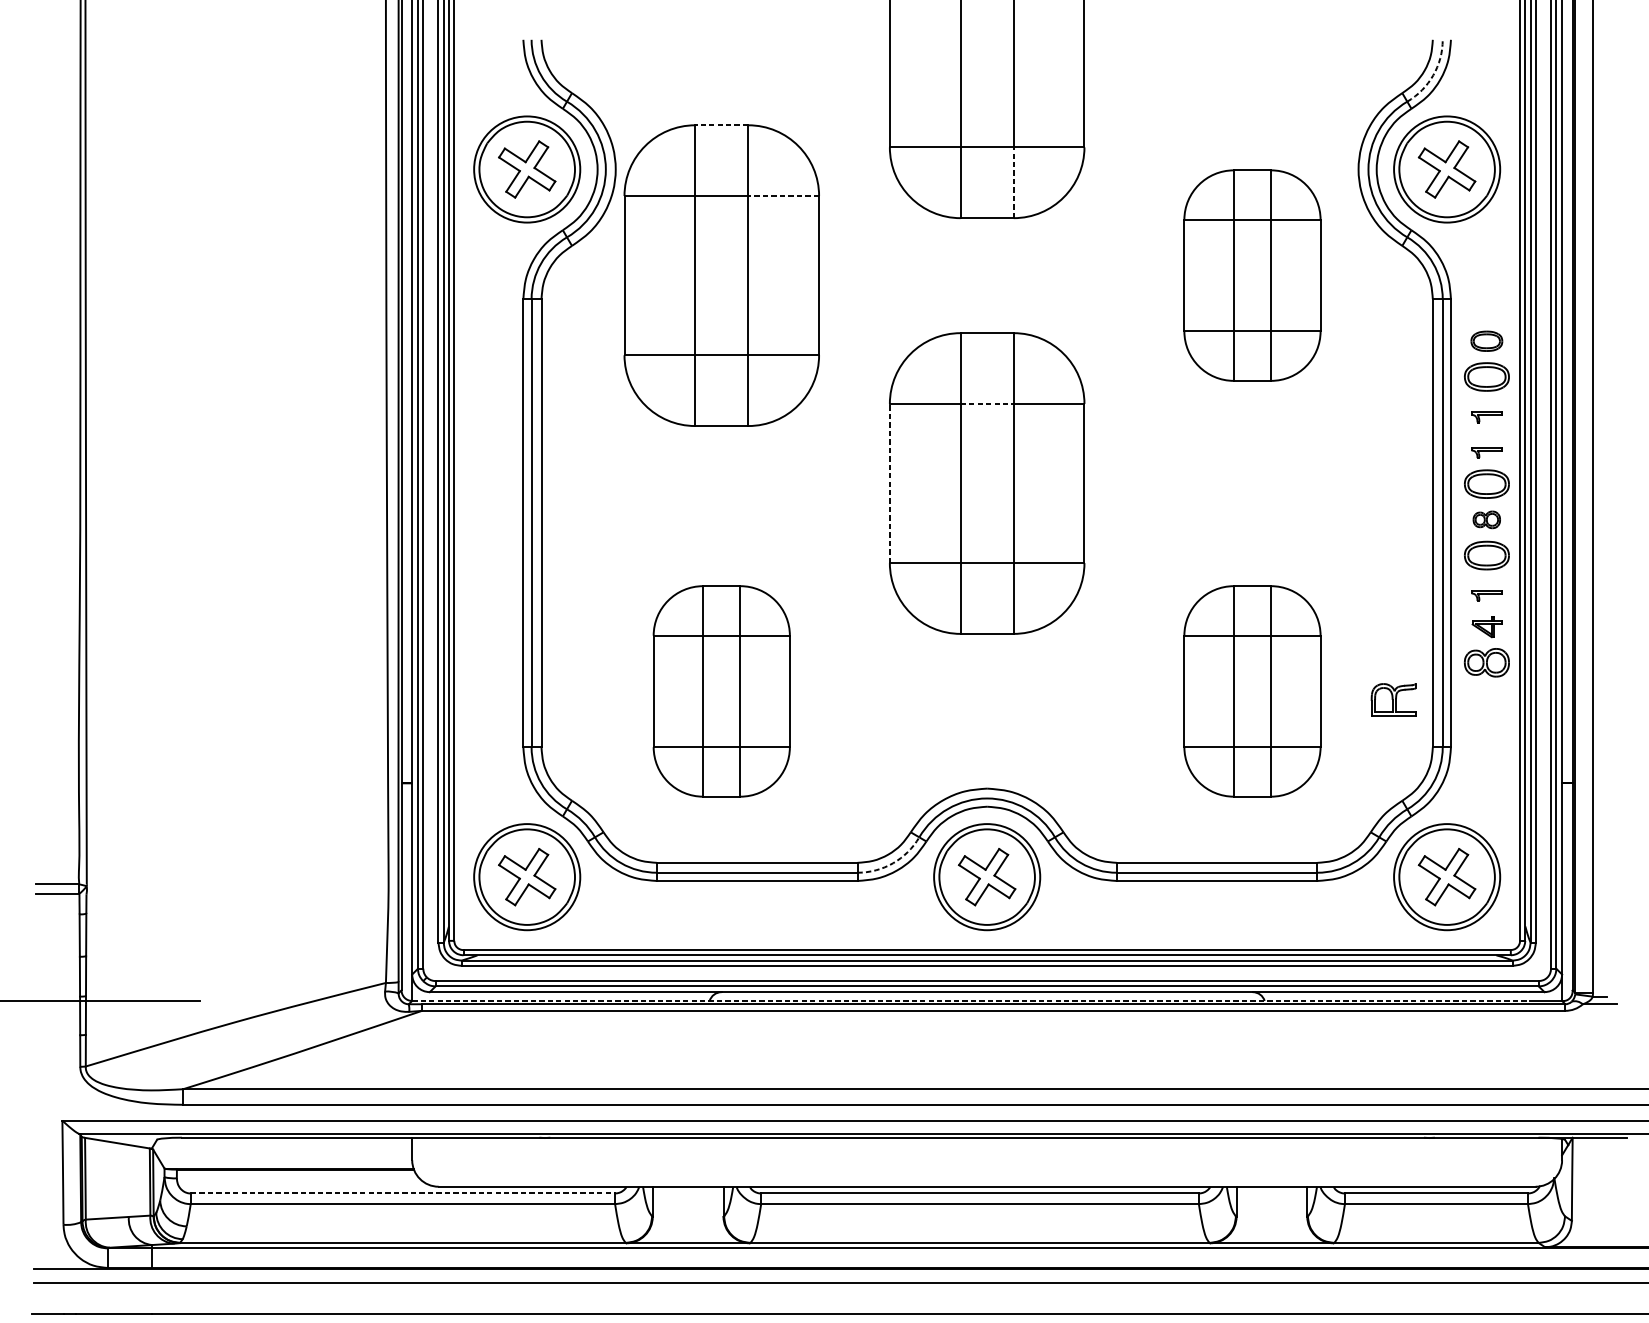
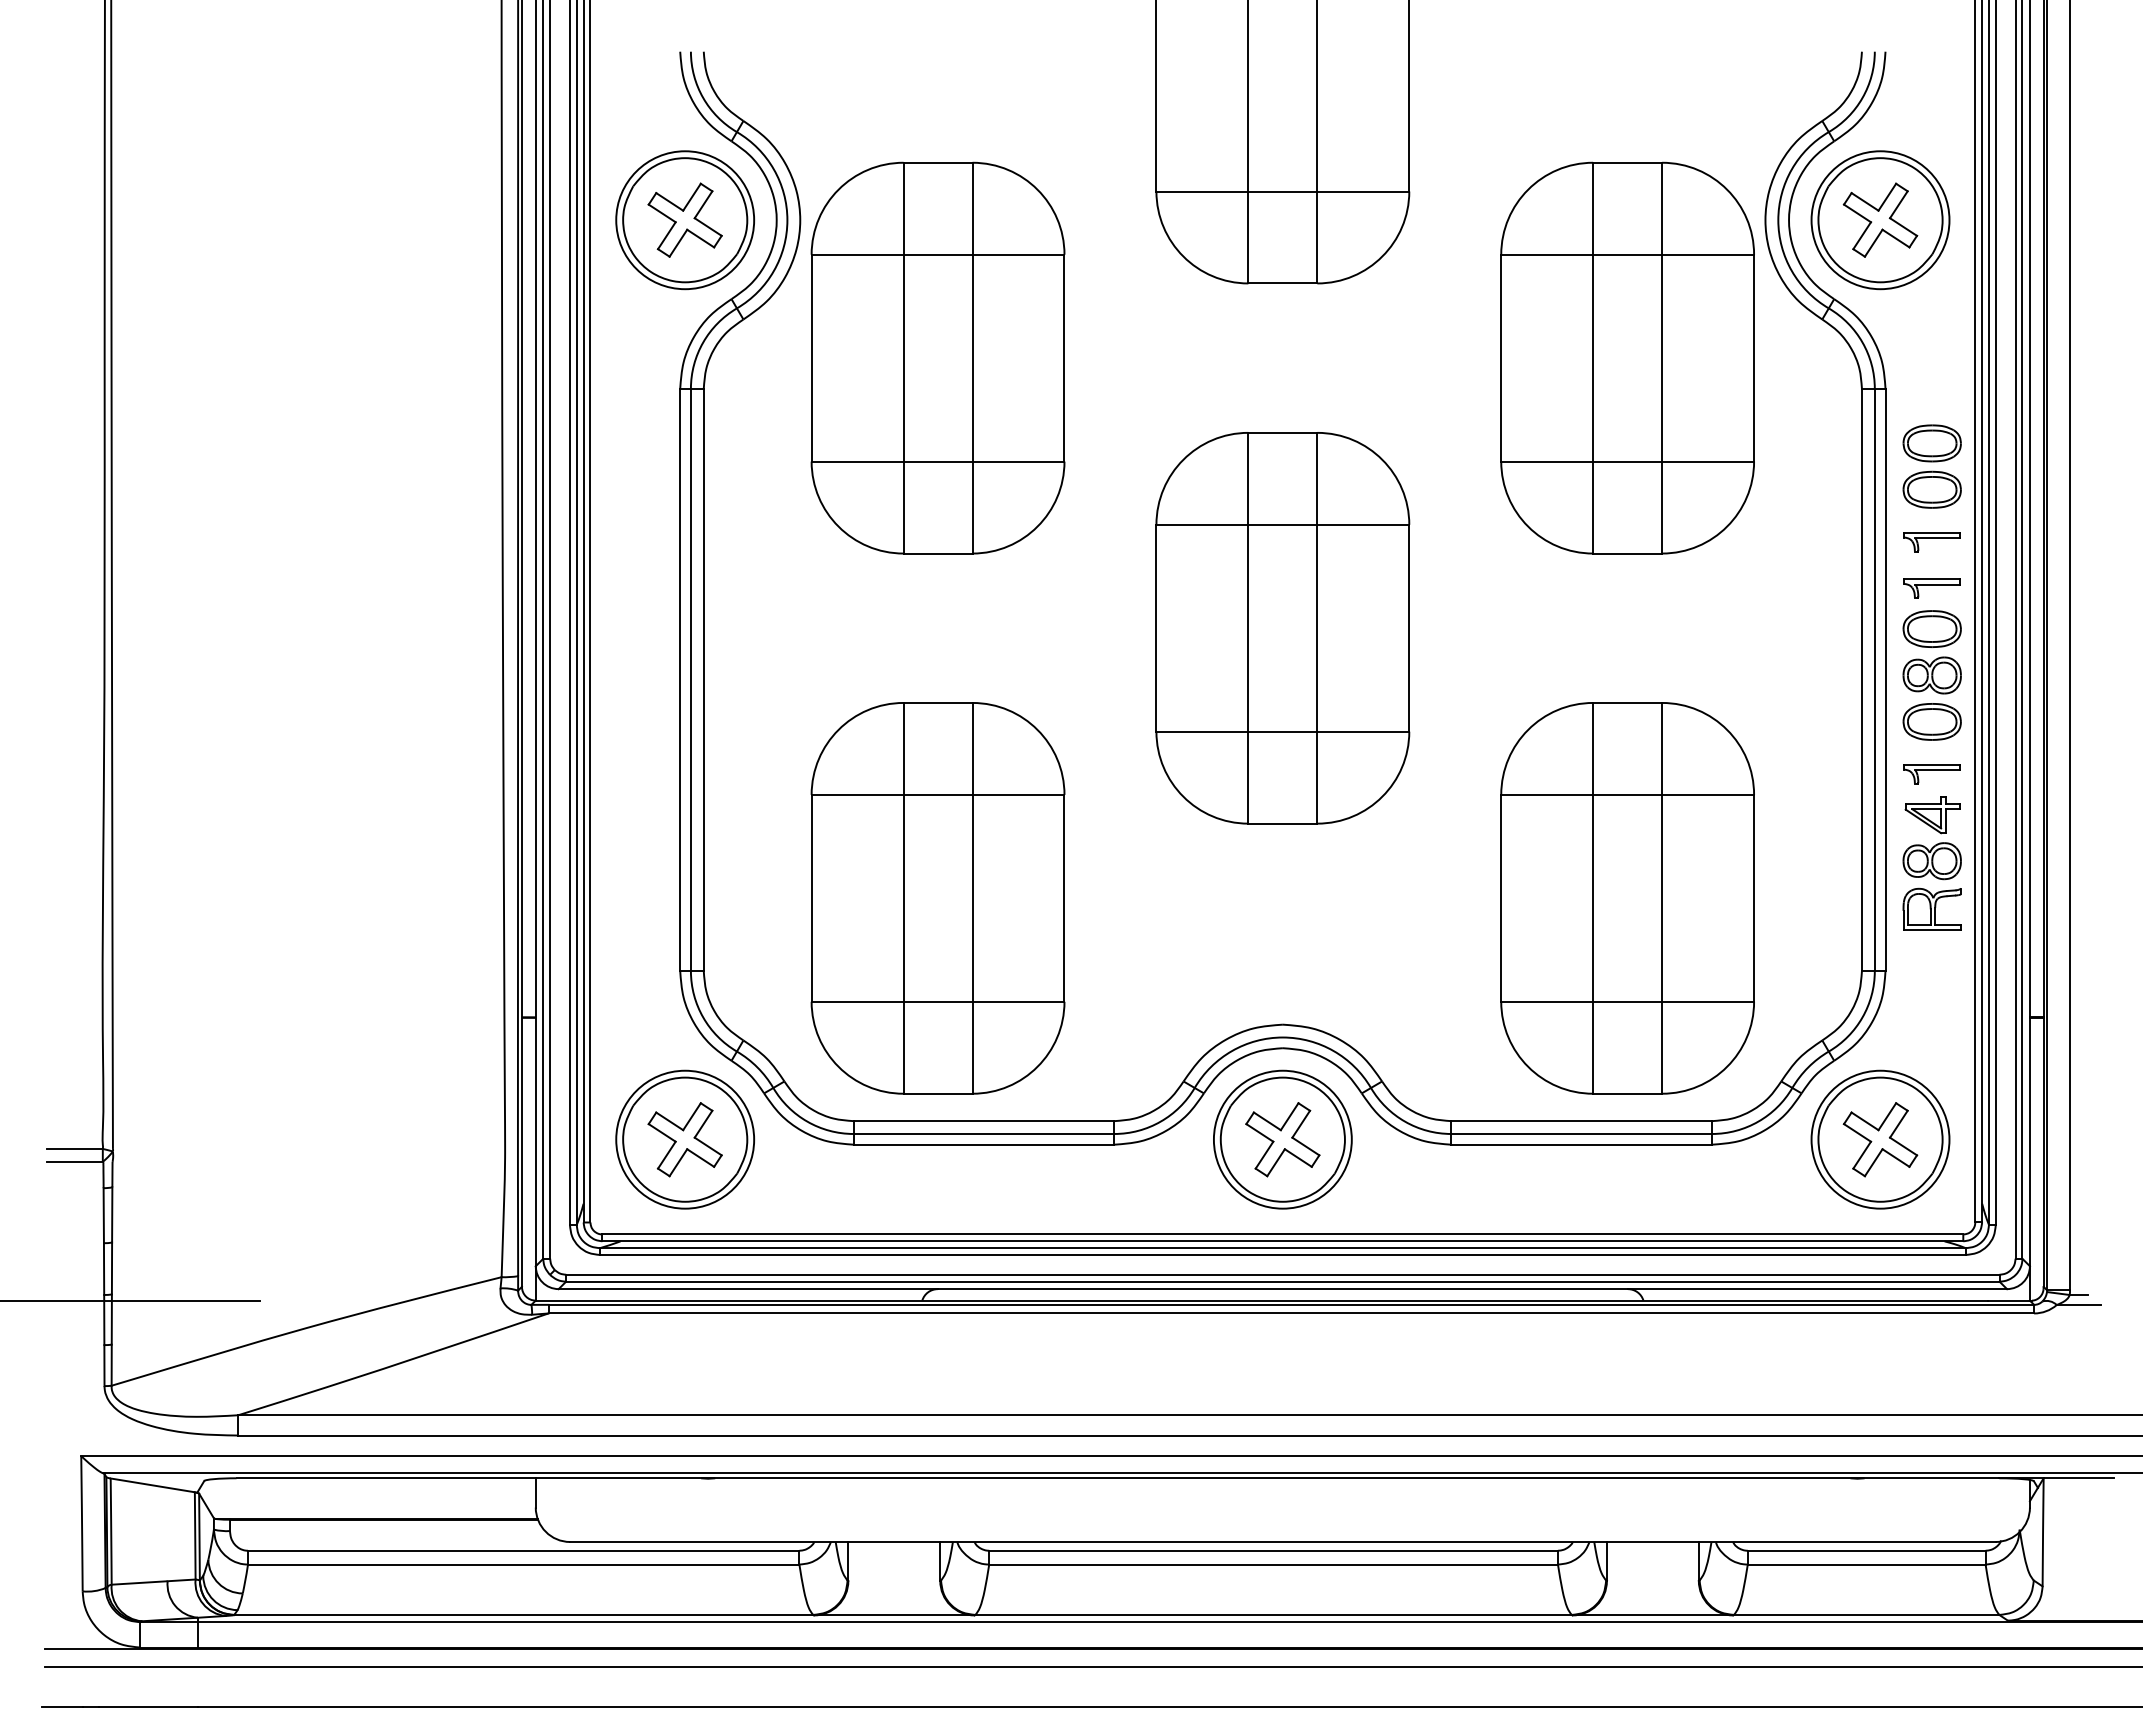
arc: (1433, 75) -> (1862, 98), dashed -> solid
line: (721, 125) -> (937, 162), dashed -> solid
line: (1013, 182) -> (1317, 237), dashed -> solid
line: (783, 195) -> (1018, 254), dashed -> solid
part: (1252, 275) -> (1627, 357), size x1.43
part: (1486, 341) -> (1931, 443), size x1.43
line: (987, 403) -> (1283, 524), dashed -> solid
part: (1486, 417) -> (1931, 542), size x1.43
part: (1486, 452) -> (1931, 588), size x1.43
line: (889, 482) -> (1156, 627), dashed -> solid
part: (1486, 519) -> (1931, 675), size x1.67
part: (1486, 596) -> (1931, 774), size x1.43
part: (1487, 627) -> (1932, 815), size x1.43
part: (721, 691) -> (937, 898), size x1.43
part: (1252, 691) -> (1627, 898), size x1.43
part: (1393, 699) -> (1931, 908), moved
arc: (892, 863) -> (1160, 1121), dashed -> solid
line: (971, 1000) -> (1262, 1300), dashed -> solid
line: (402, 1193) -> (523, 1550), dashed -> solid

